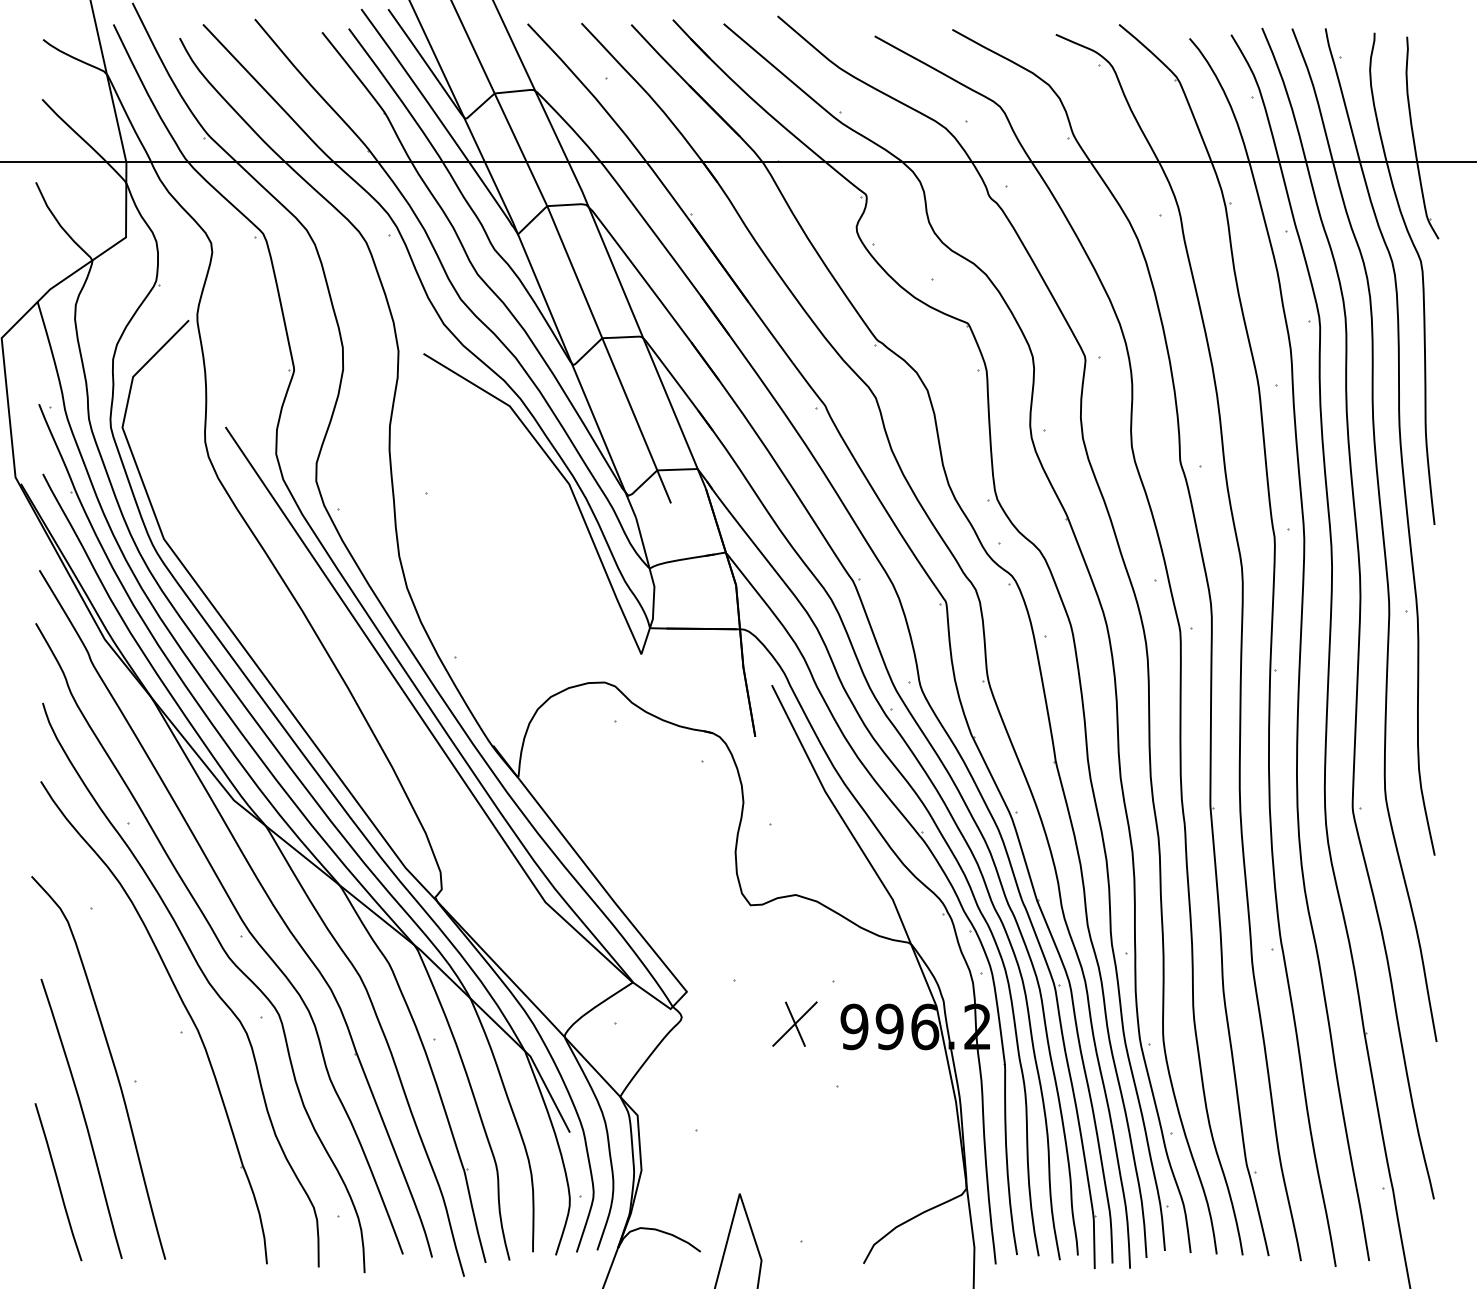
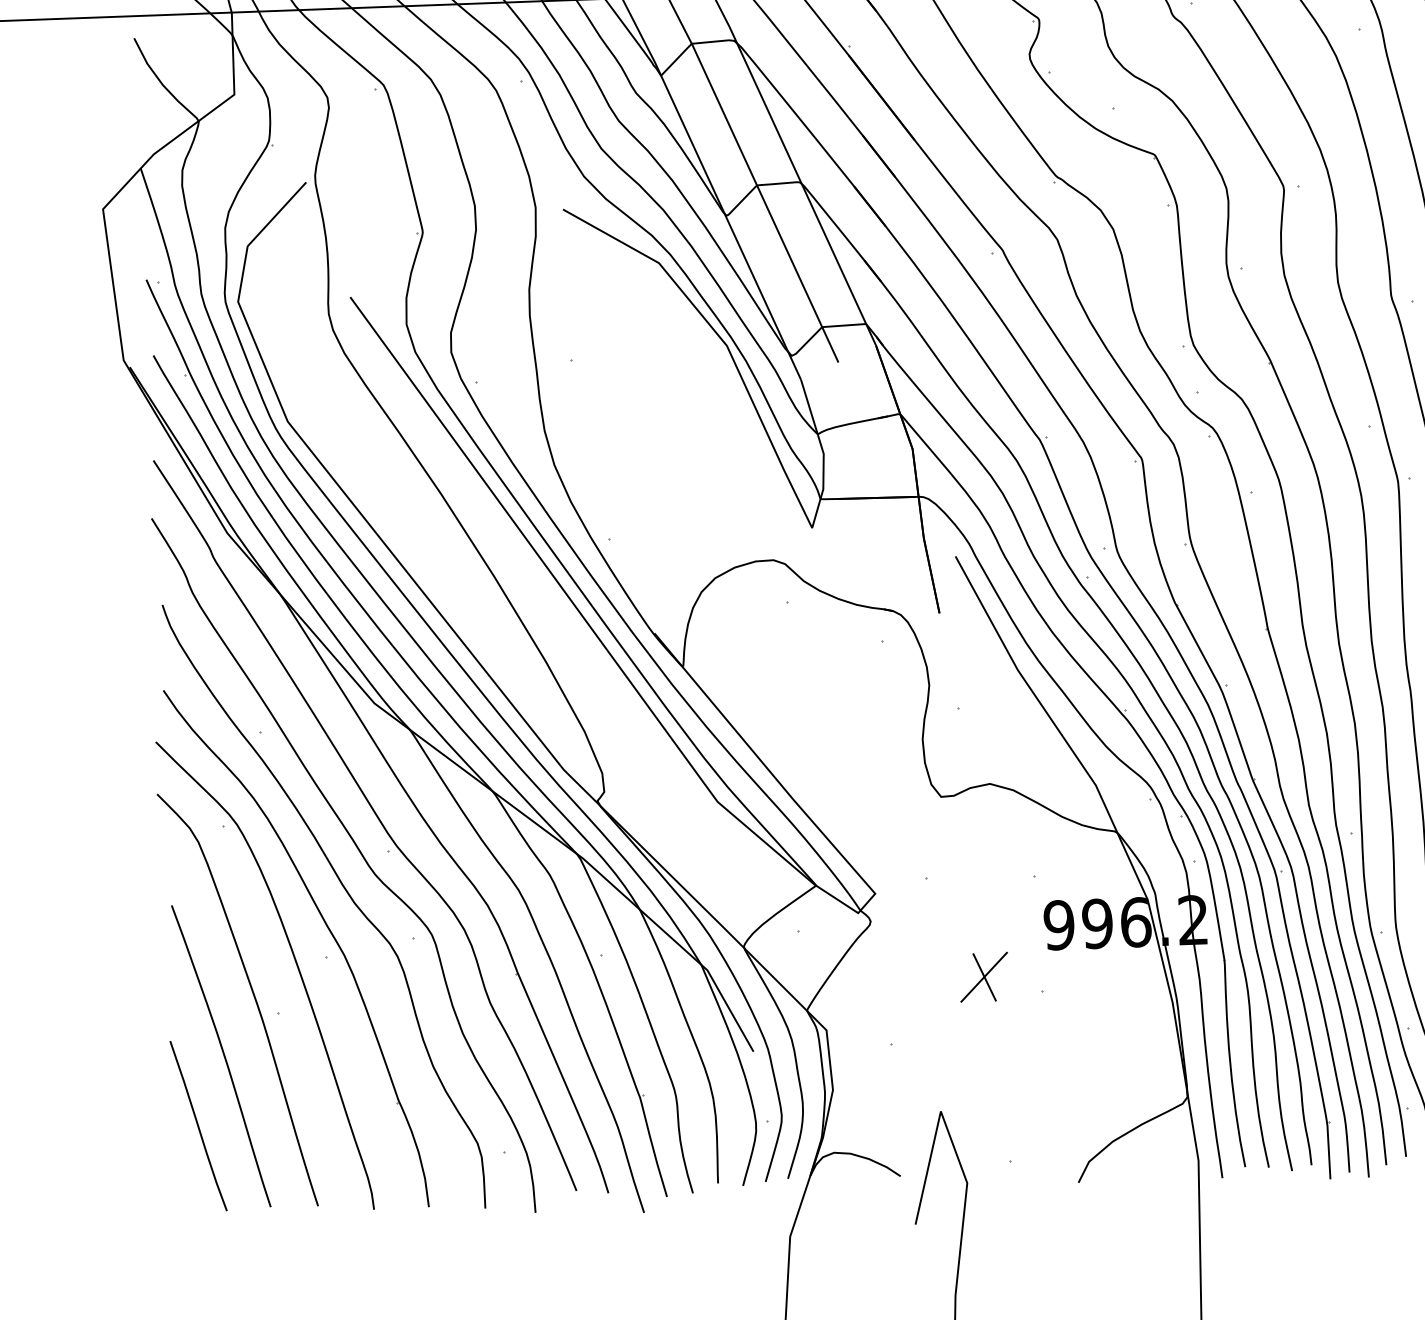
part: (794, 1023) -> (983, 976), moved
curve: (152, 1035) -> (295, 962), added

